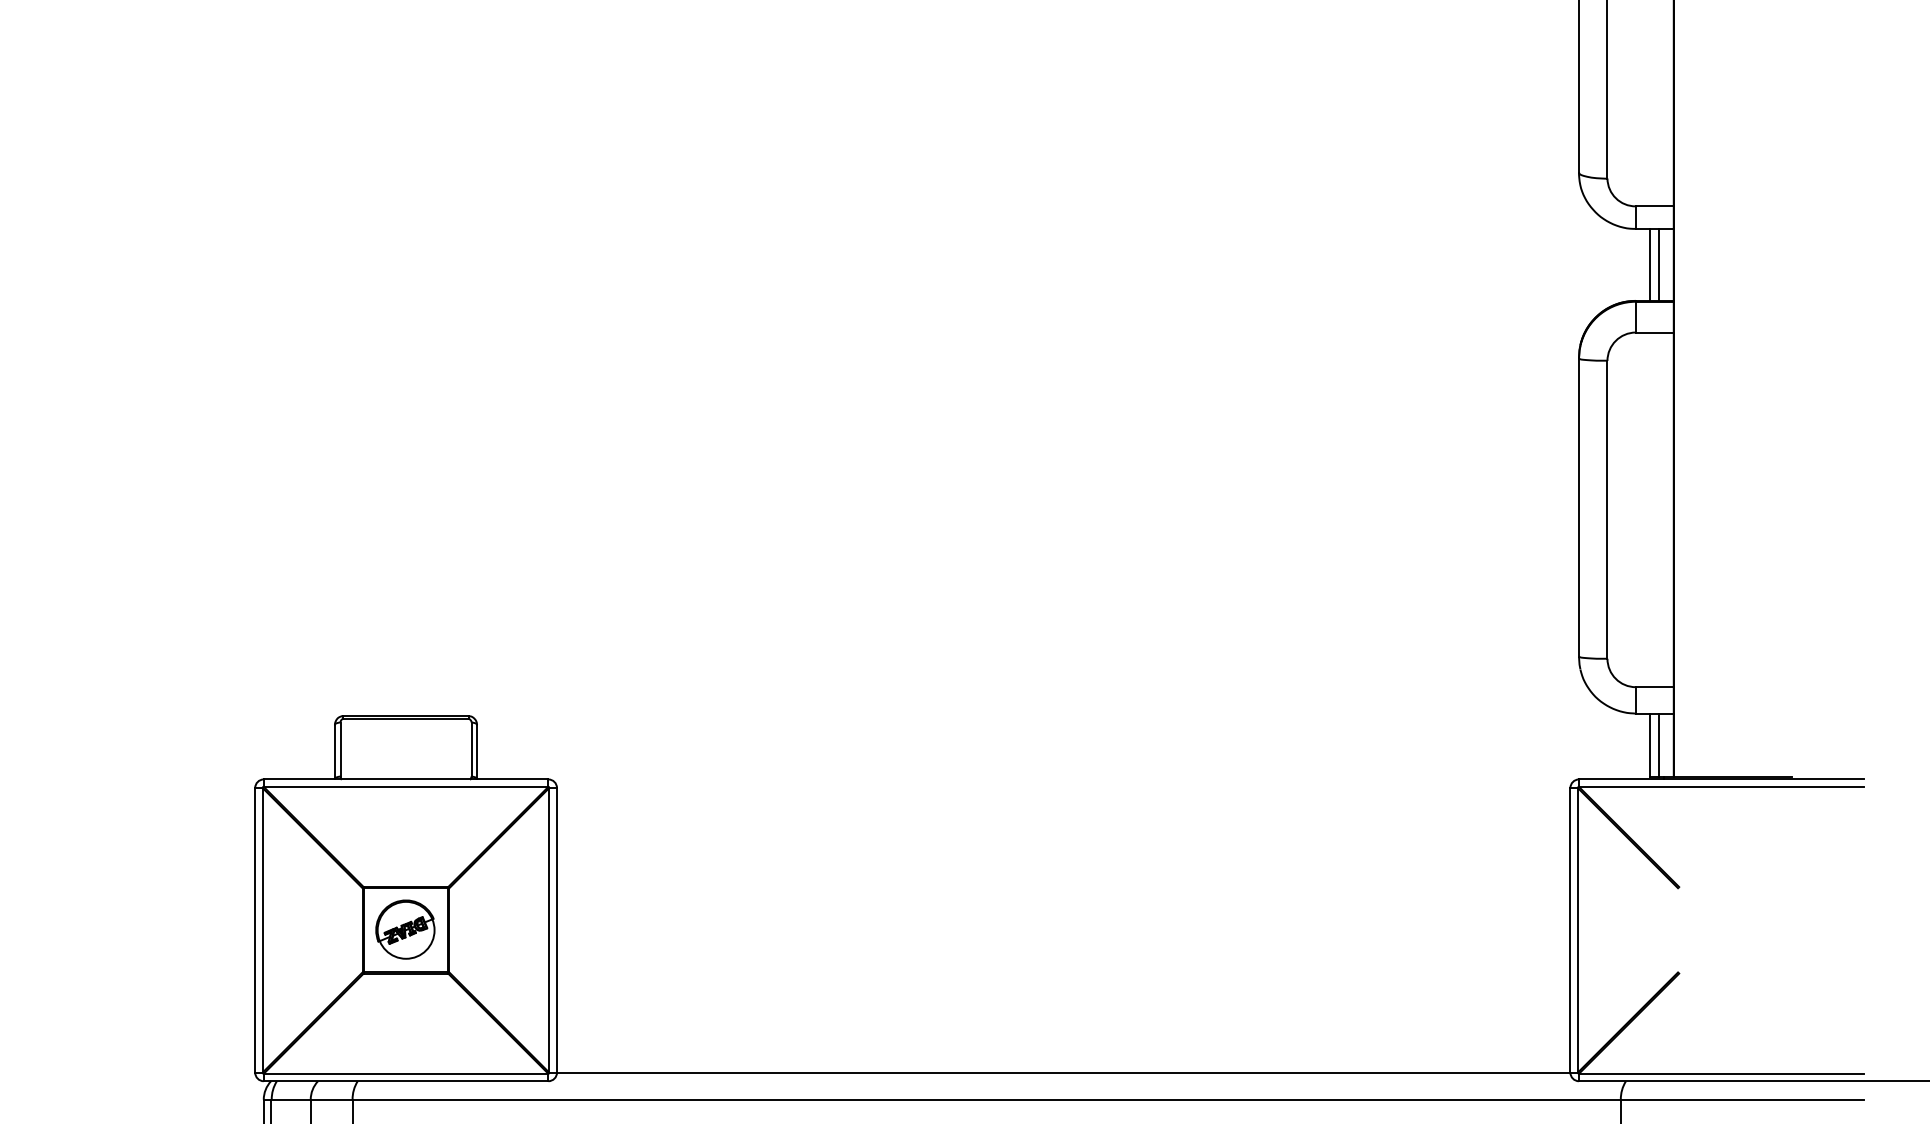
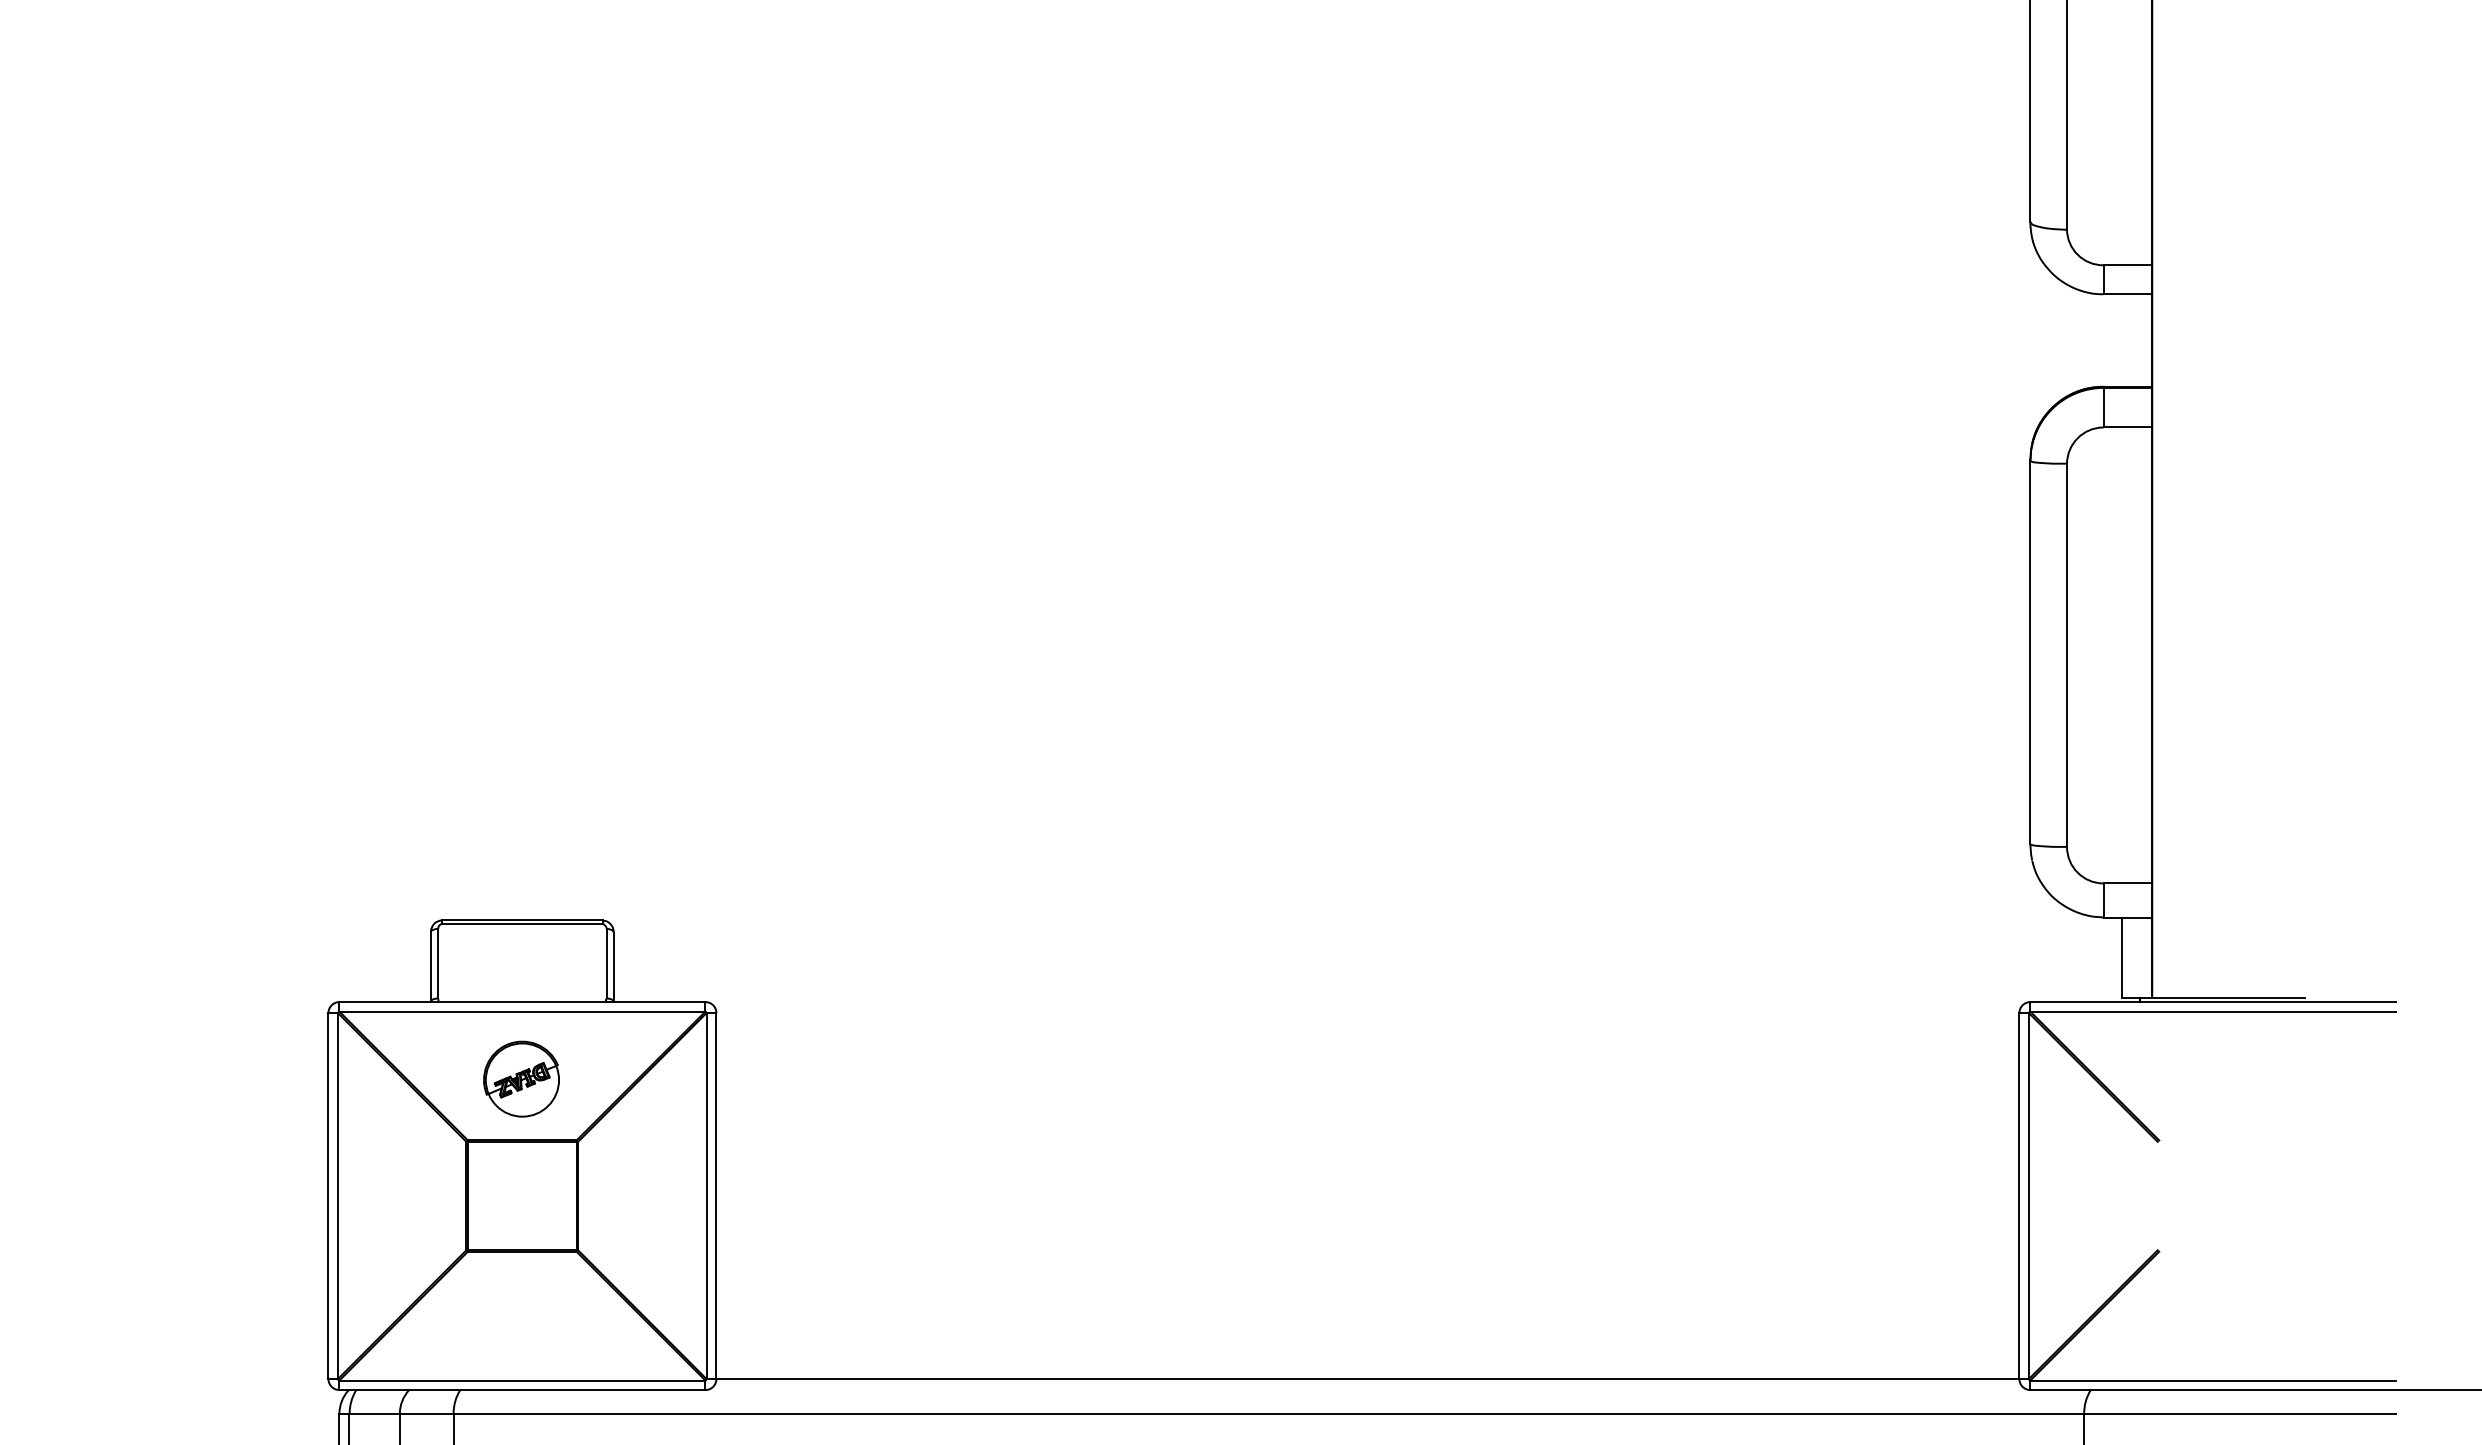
line: (1649, 264) -> (2121, 340), removed
line: (1658, 264) -> (2132, 340), removed
line: (1658, 744) -> (2132, 957), removed
part: (405, 929) -> (521, 1078), moved

